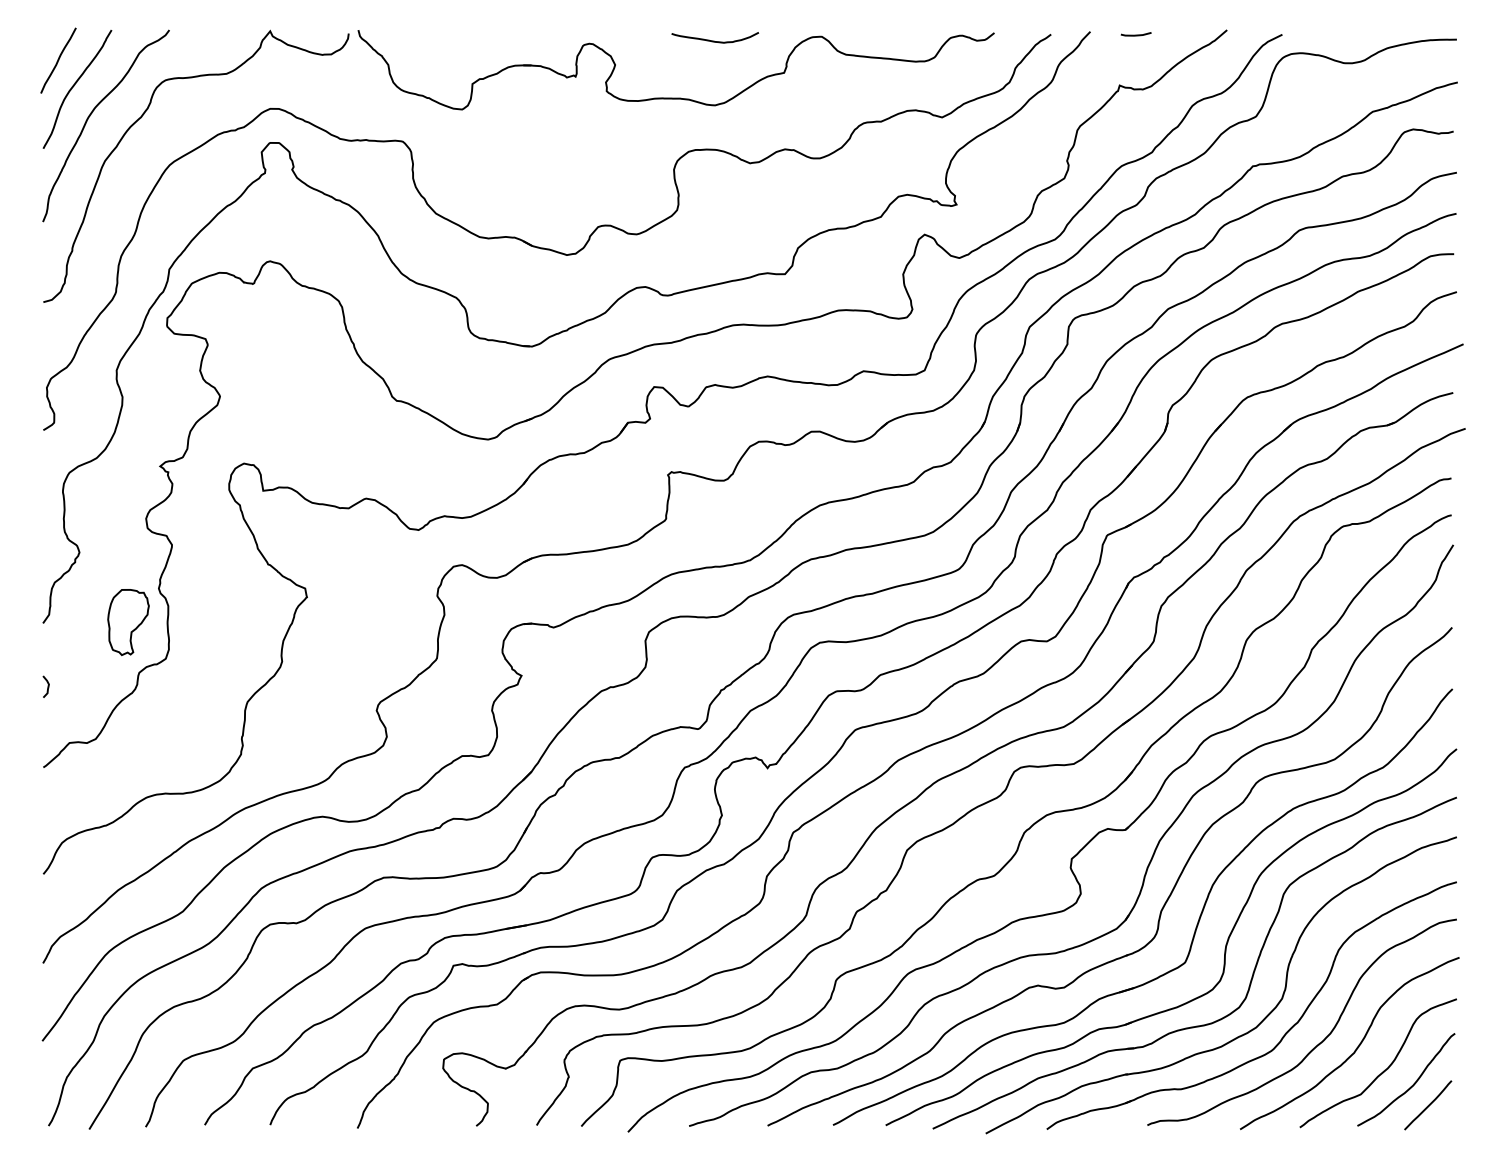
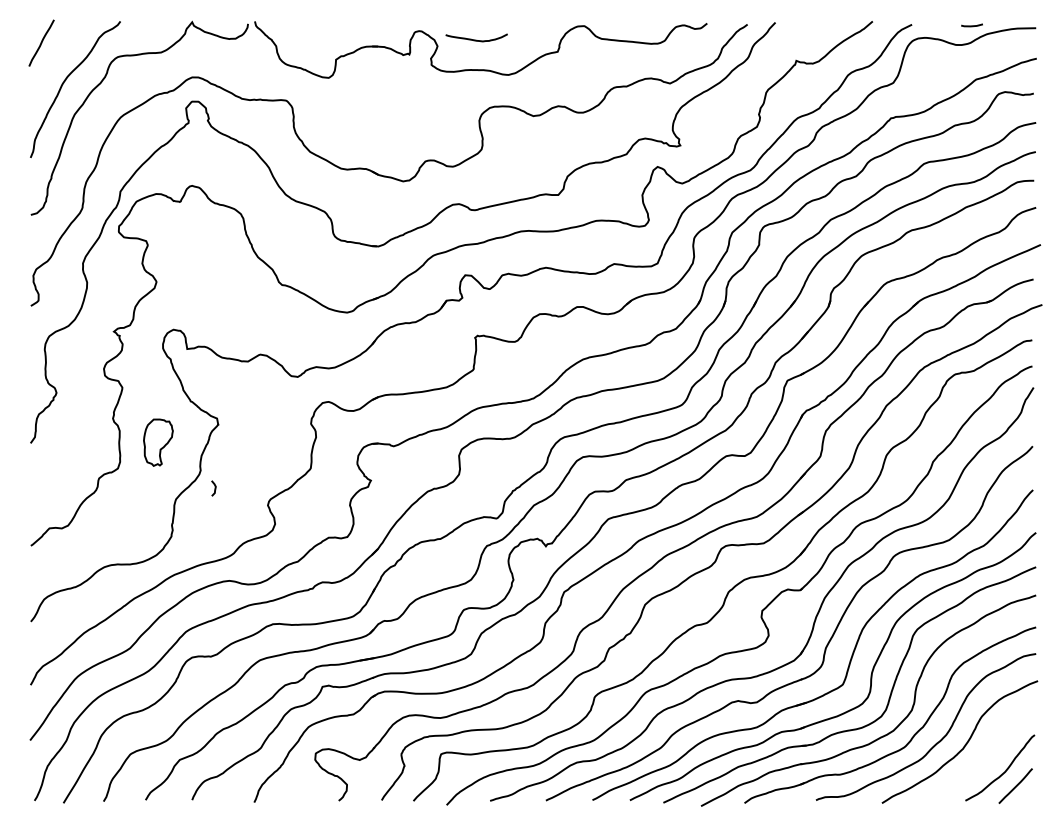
line: (1135, 34) -> (971, 25), moved
curve: (714, 40) -> (476, 39), moved
curve: (75, 86) -> (53, 61), removed
part: (128, 622) -> (158, 442), moved
curve: (47, 686) -> (214, 488), moved
curve: (1385, 1067) -> (985, 759), removed

